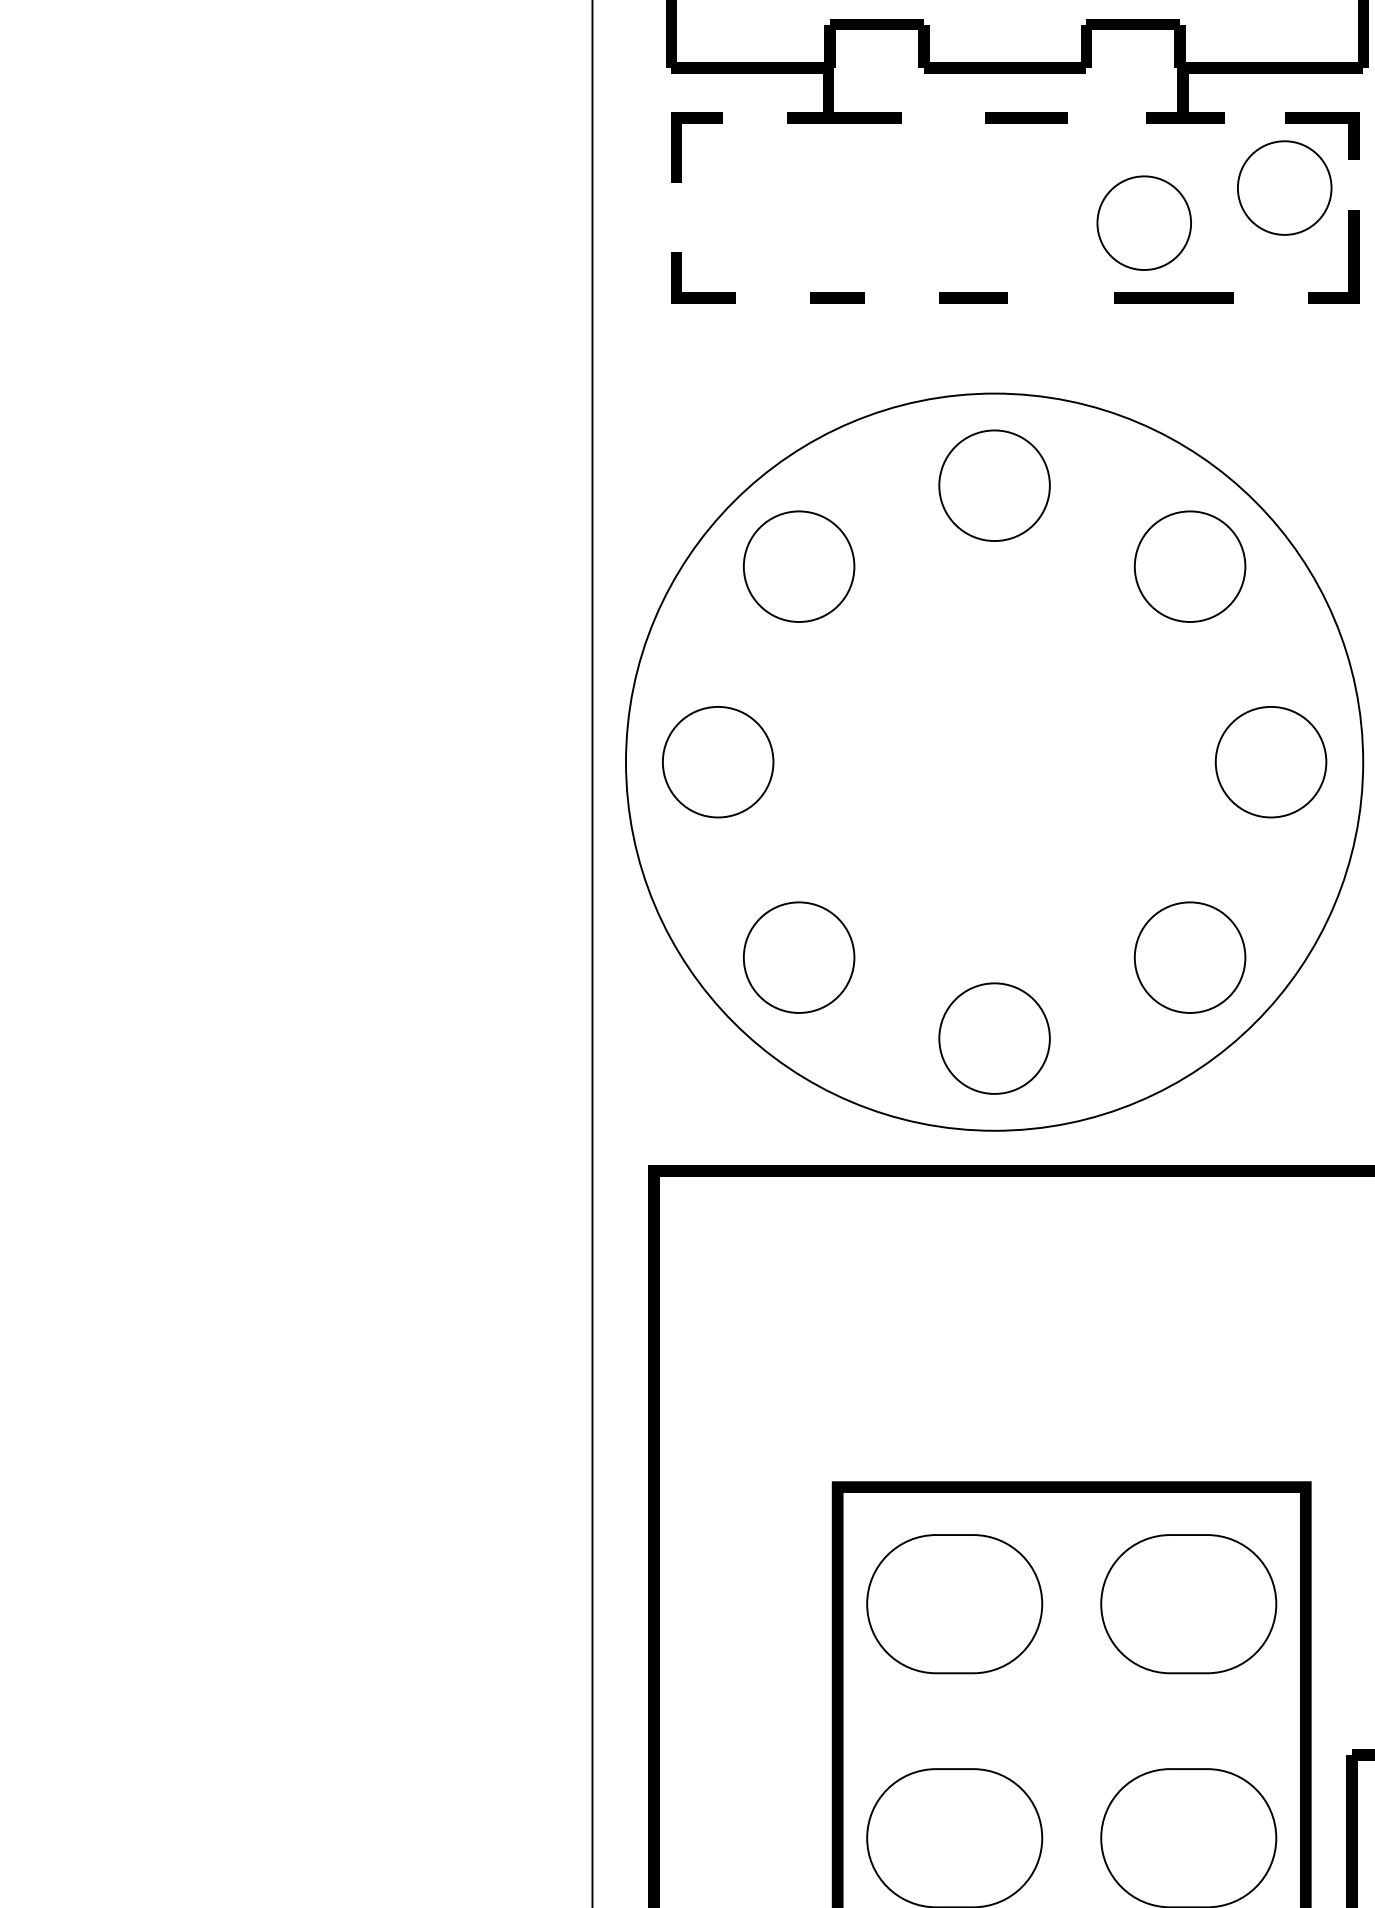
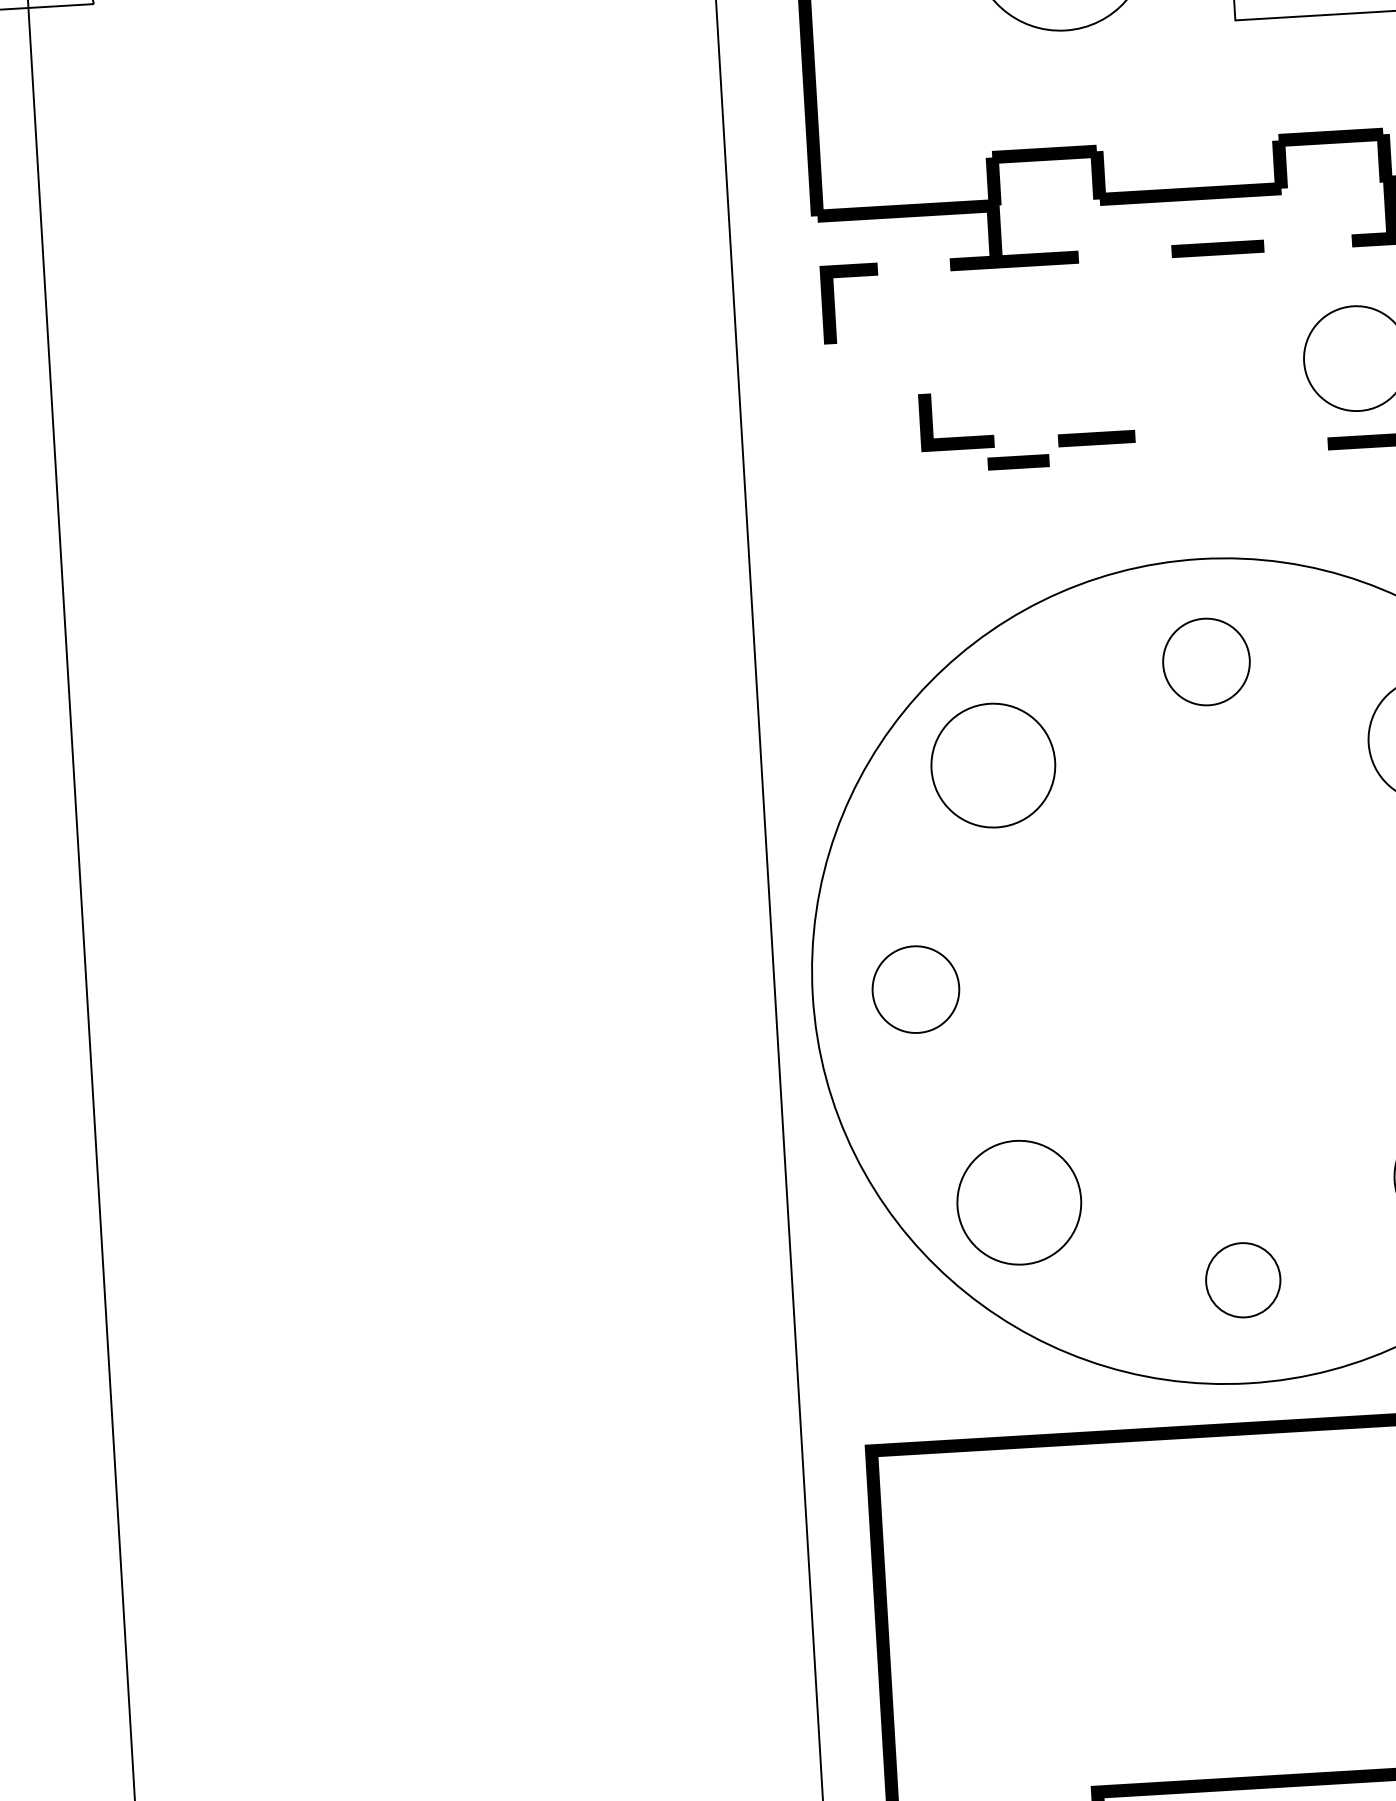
line: (703, 292) -> (957, 437), moved
line: (973, 297) -> (1096, 438), moved
circle: (994, 485) -> (1206, 661), size x0.7
circle: (718, 762) -> (916, 989), size x0.7
circle: (994, 1038) -> (1243, 1280), size x0.6

